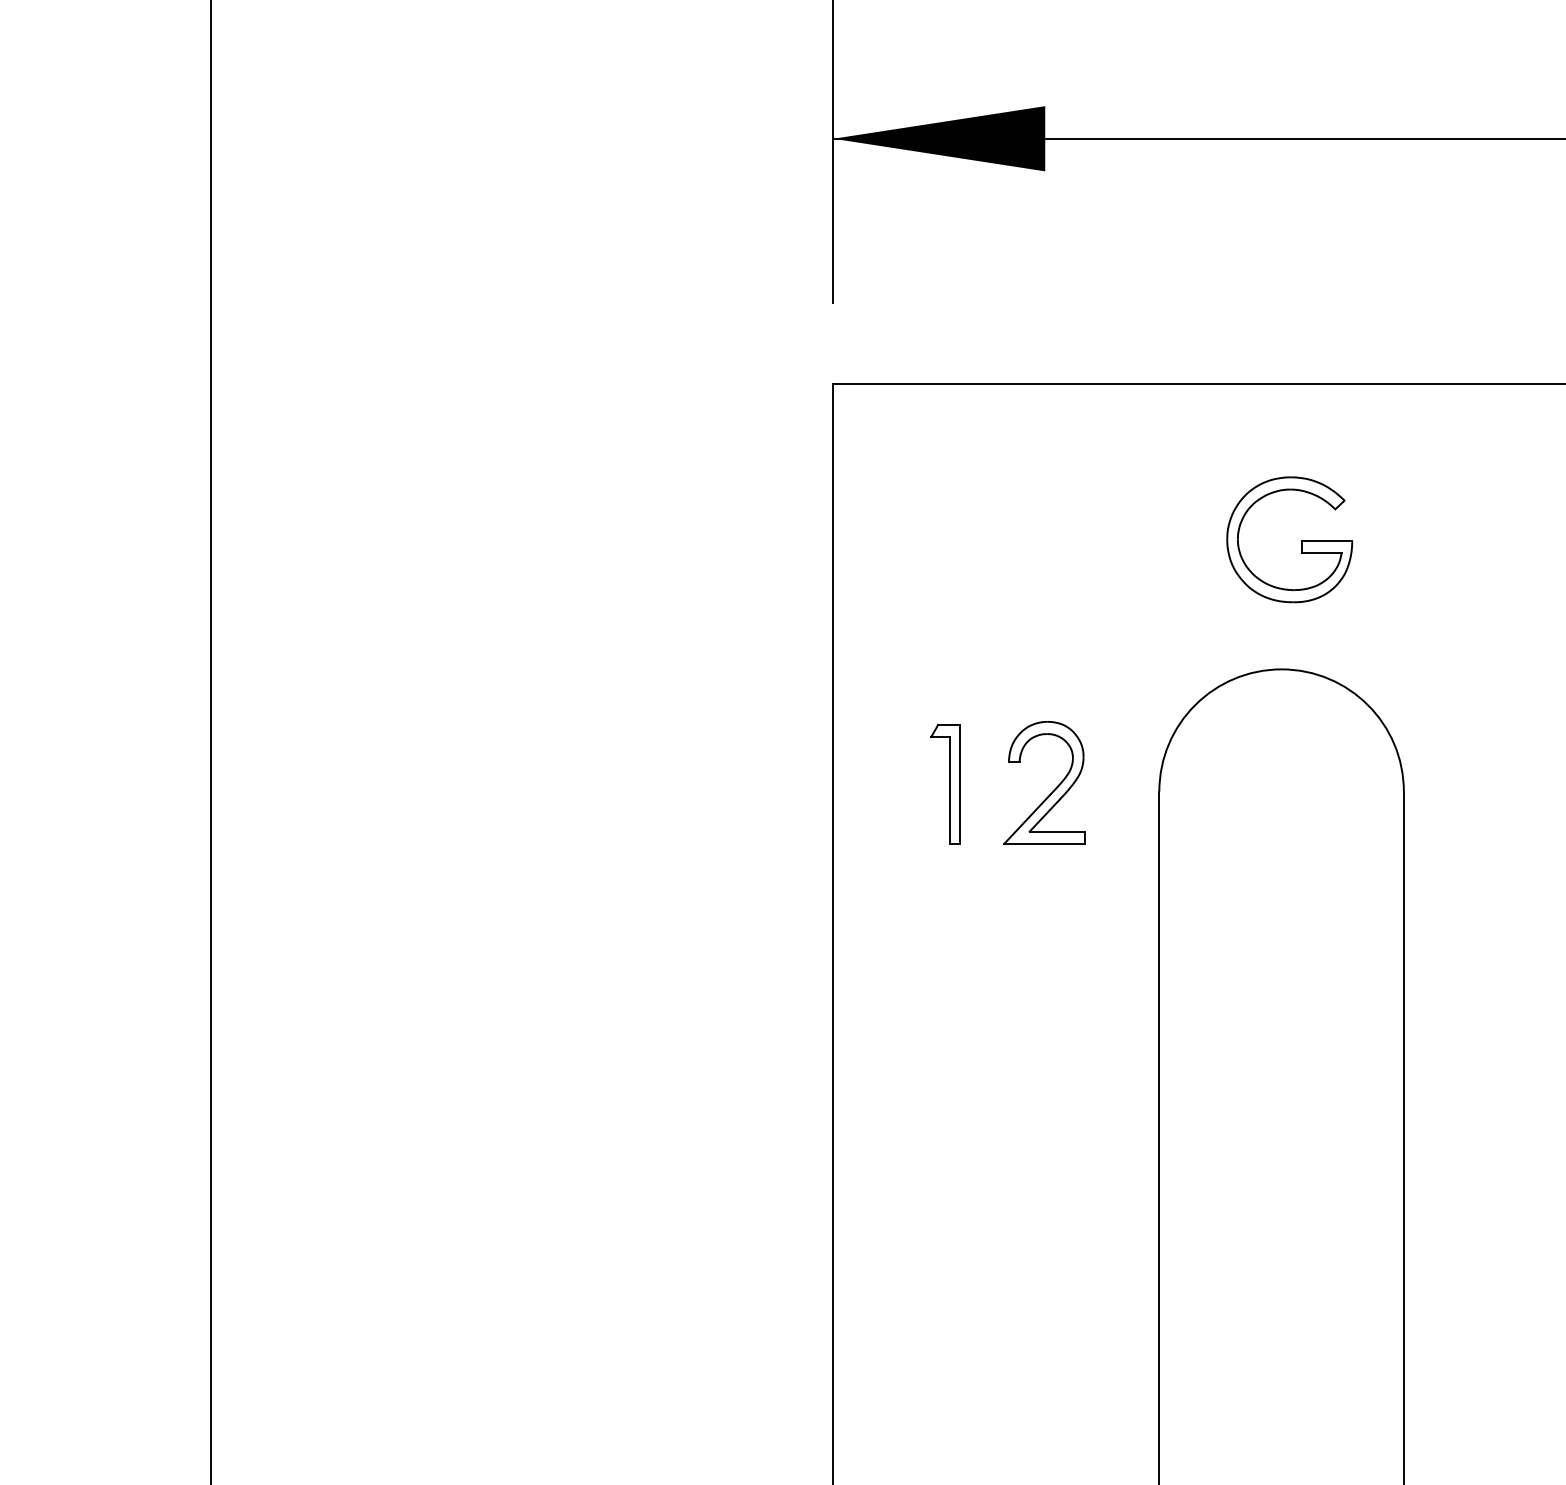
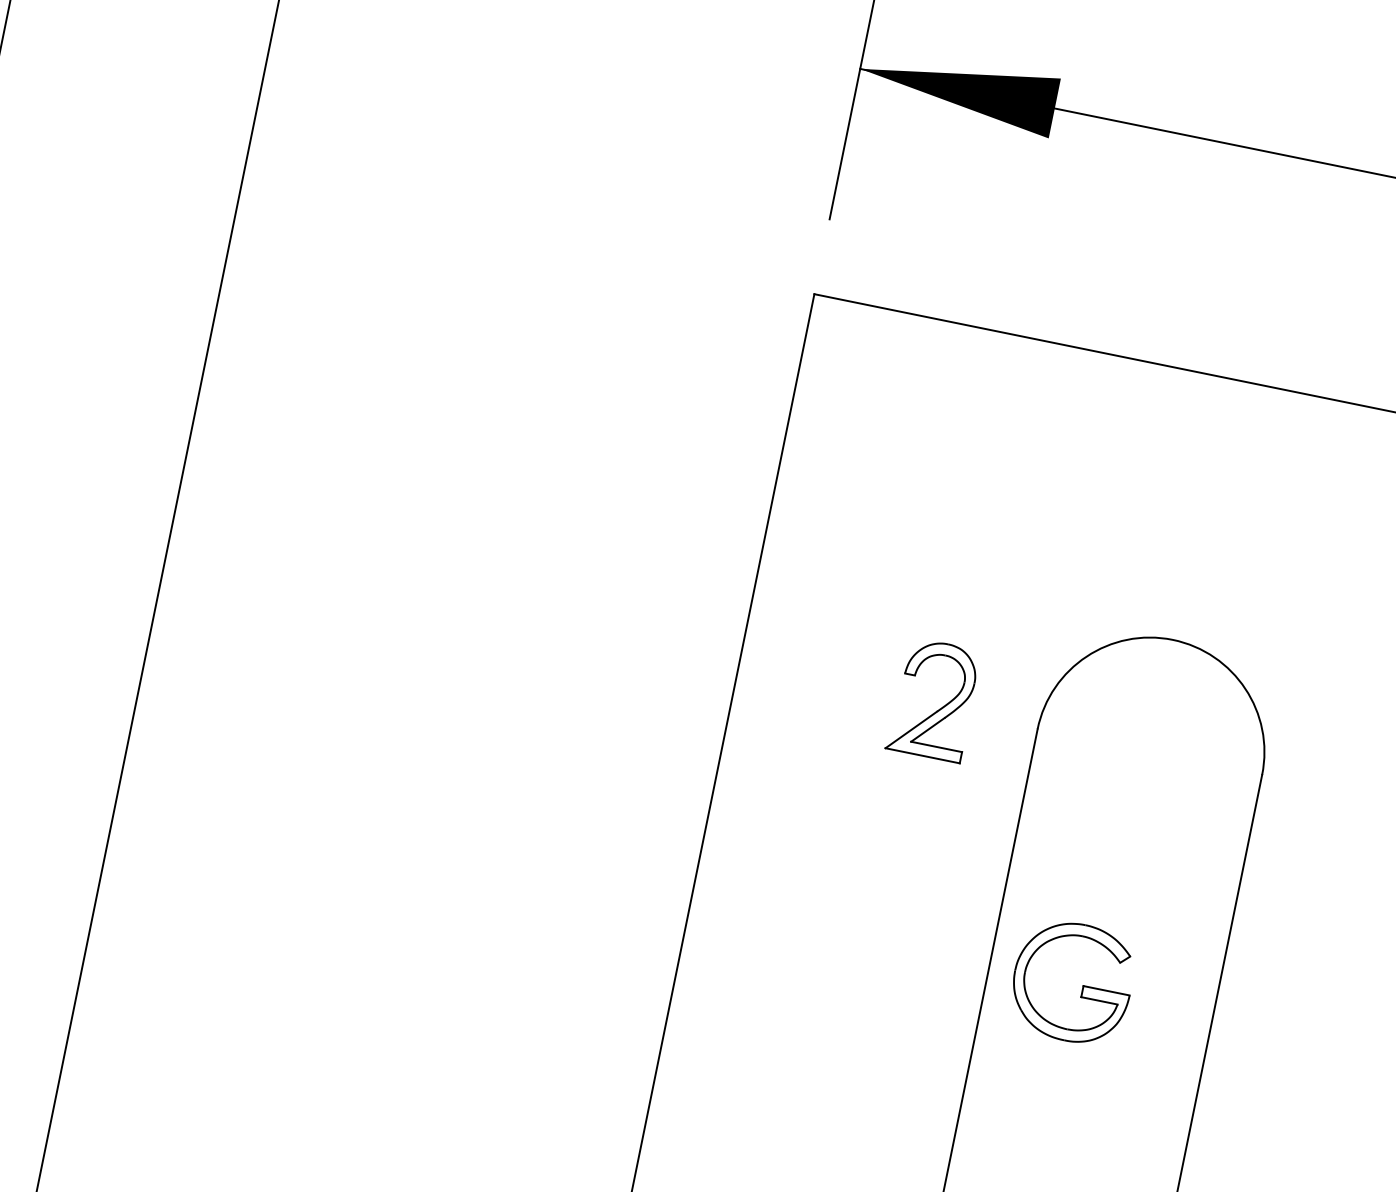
part: (1301, 540) -> (1083, 985), moved
part: (945, 784) -> (842, 682), removed

